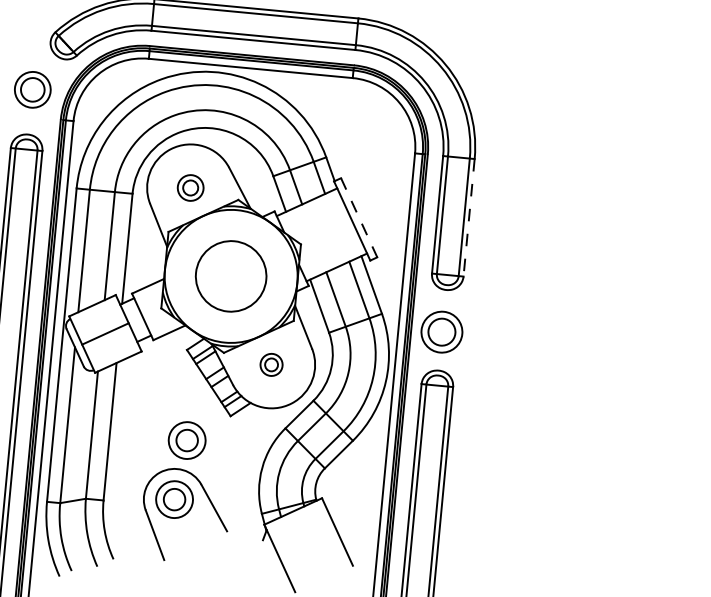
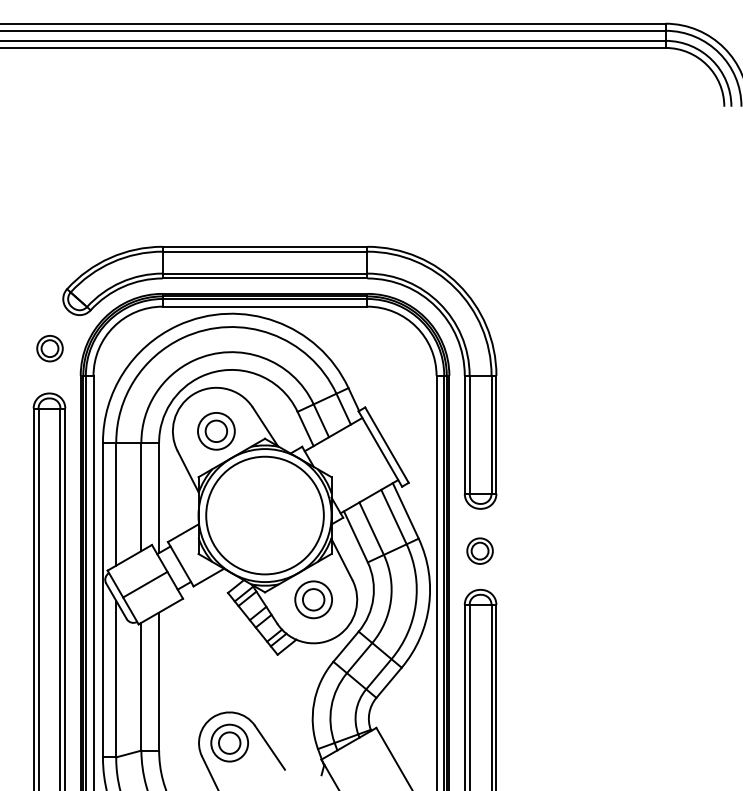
part: (32, 89) -> (49, 348), size x0.71
part: (190, 188) -> (216, 431), size x1.43
line: (358, 218) -> (386, 445), dashed -> solid
line: (469, 218) -> (496, 435), dashed -> solid
circle: (230, 276) -> (264, 515), size x1.67
part: (441, 331) -> (479, 550), size x0.62
part: (271, 364) -> (313, 599), size x1.67
part: (187, 439) -> (236, 682), removed

